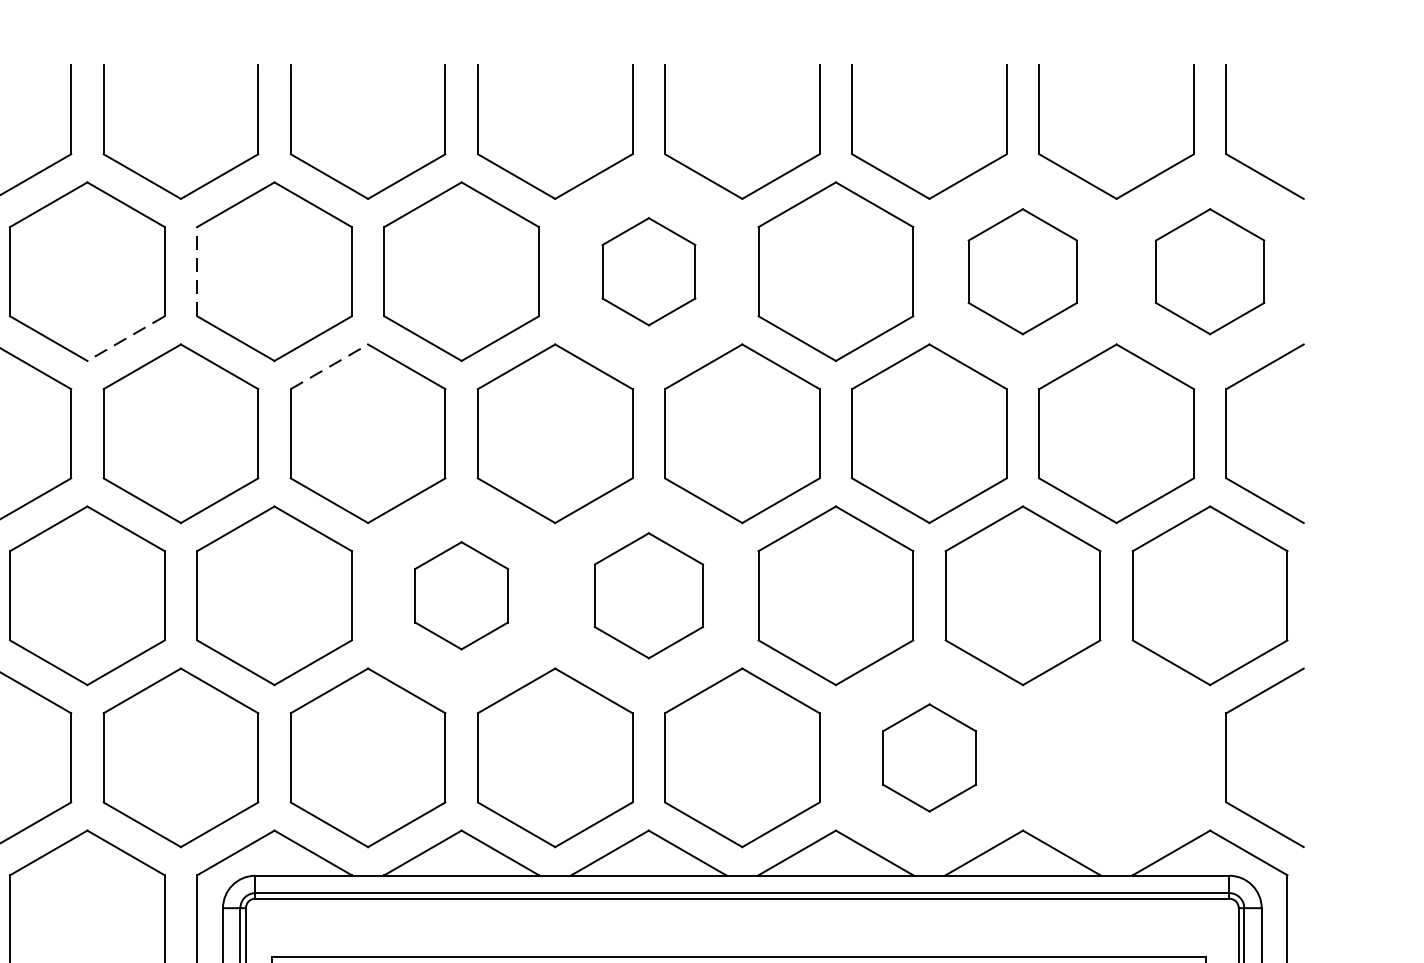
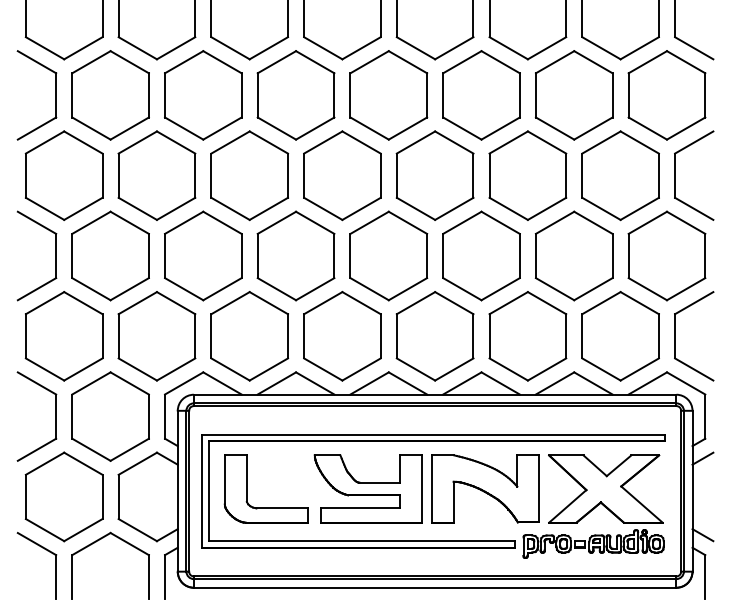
line: (198, 269) -> (165, 94), dashed -> solid
part: (648, 271) -> (388, 95), size x1.67
part: (1021, 271) -> (573, 95), size x1.43
part: (1209, 271) -> (666, 95), size x1.43
line: (125, 338) -> (129, 128), dashed -> solid
line: (329, 366) -> (230, 142), dashed -> solid
part: (460, 594) -> (295, 255), size x1.67
part: (648, 594) -> (388, 255), size x1.43
part: (928, 758) -> (527, 336), size x1.67
part: (1116, 758) -> (620, 336), added

